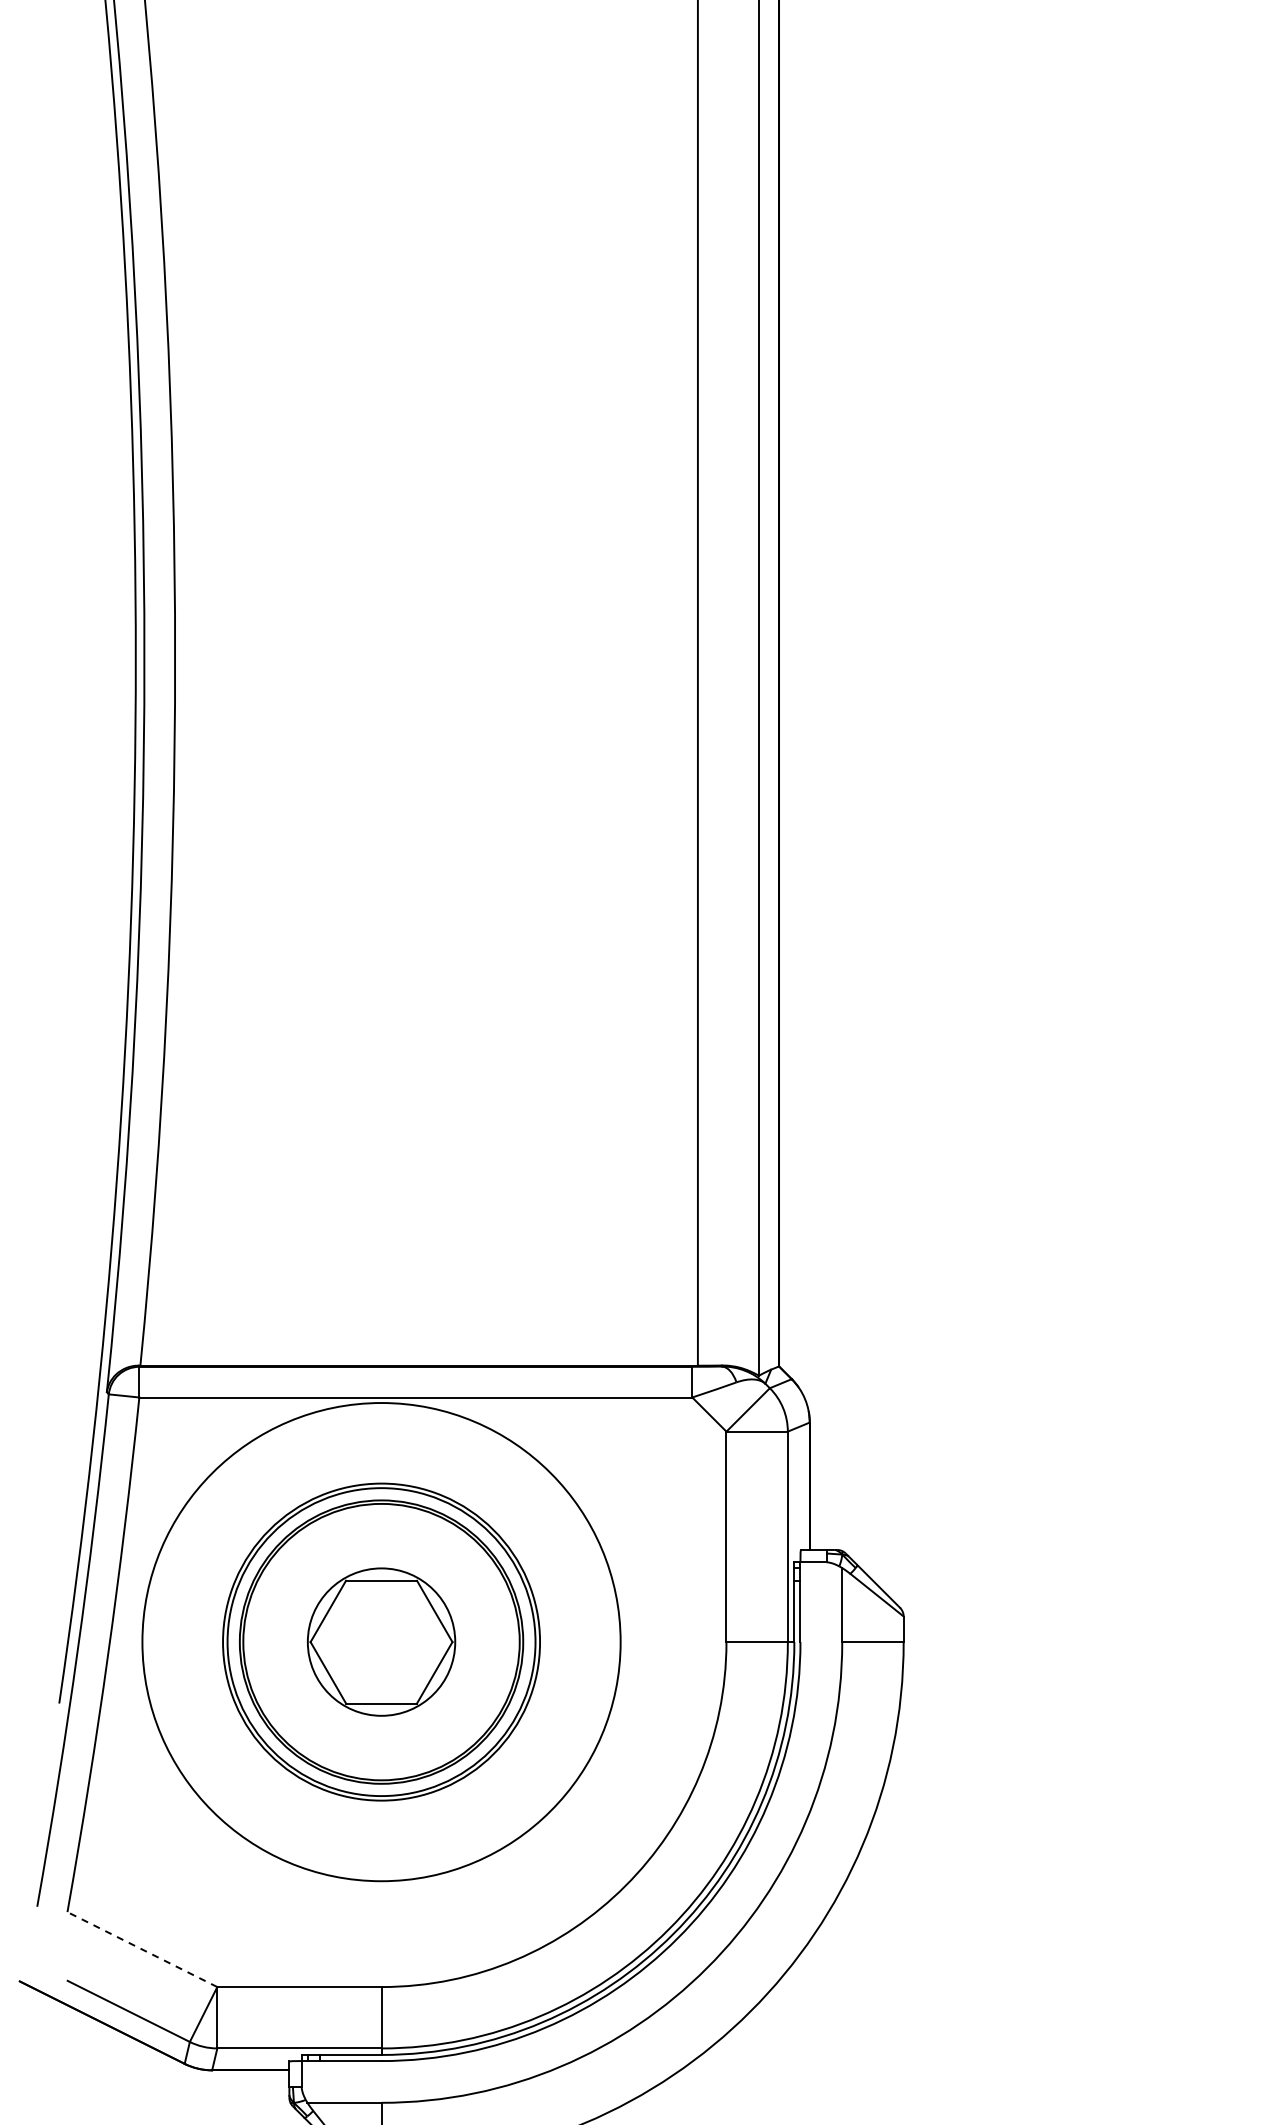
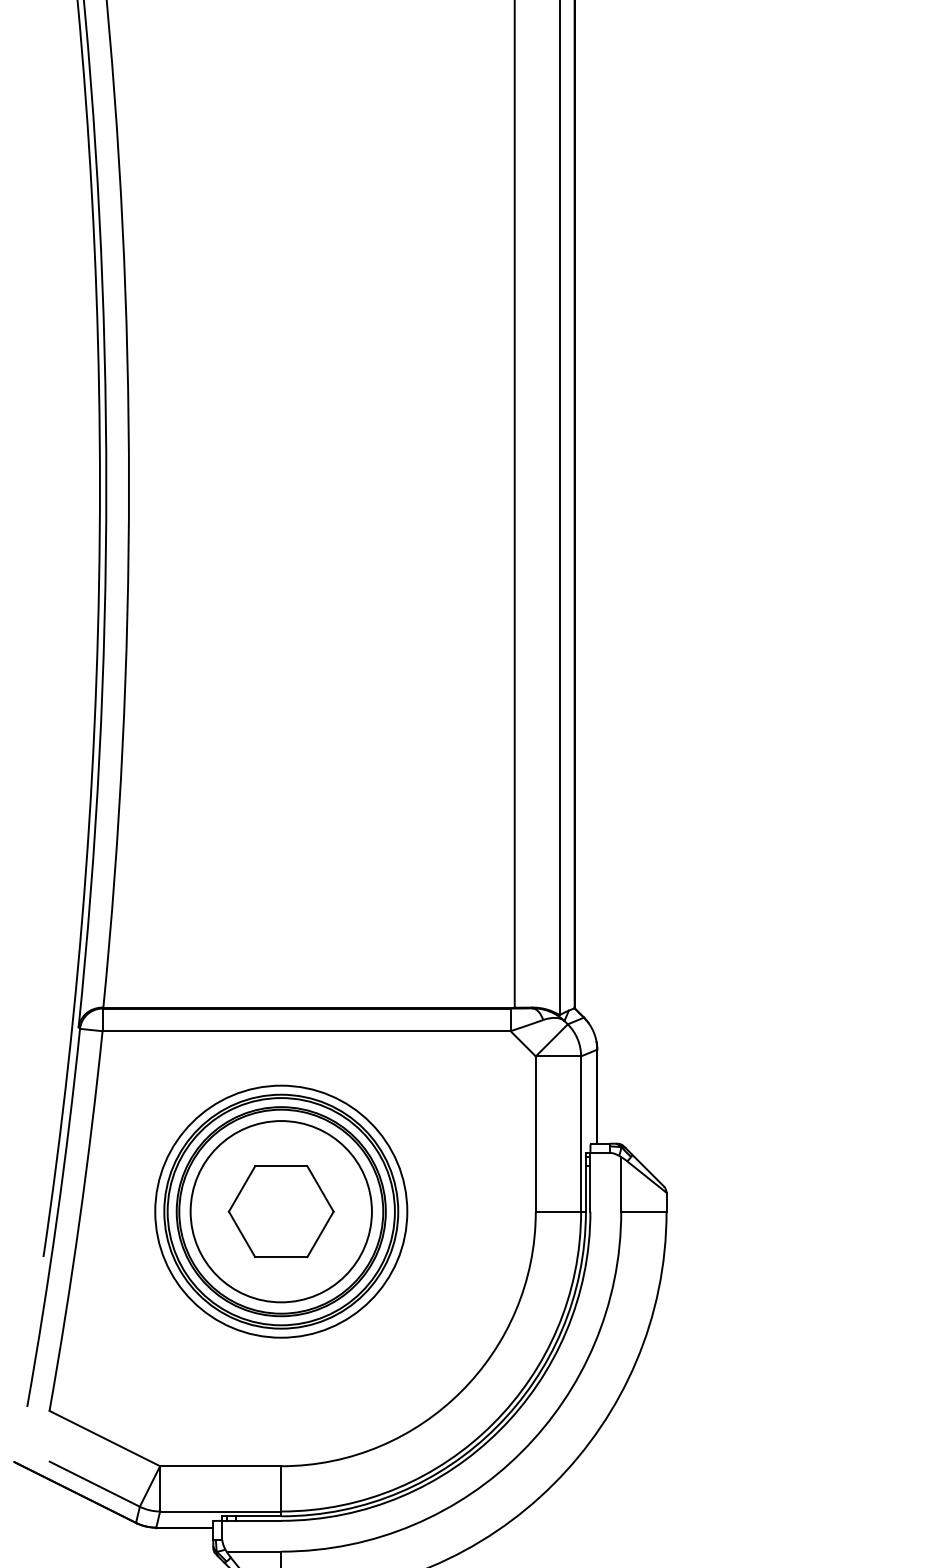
circle: (381, 1641) -> (281, 1211), size x0.71
circle: (381, 1641) -> (281, 1211), size x1.67
line: (142, 1949) -> (104, 1438), dashed -> solid

